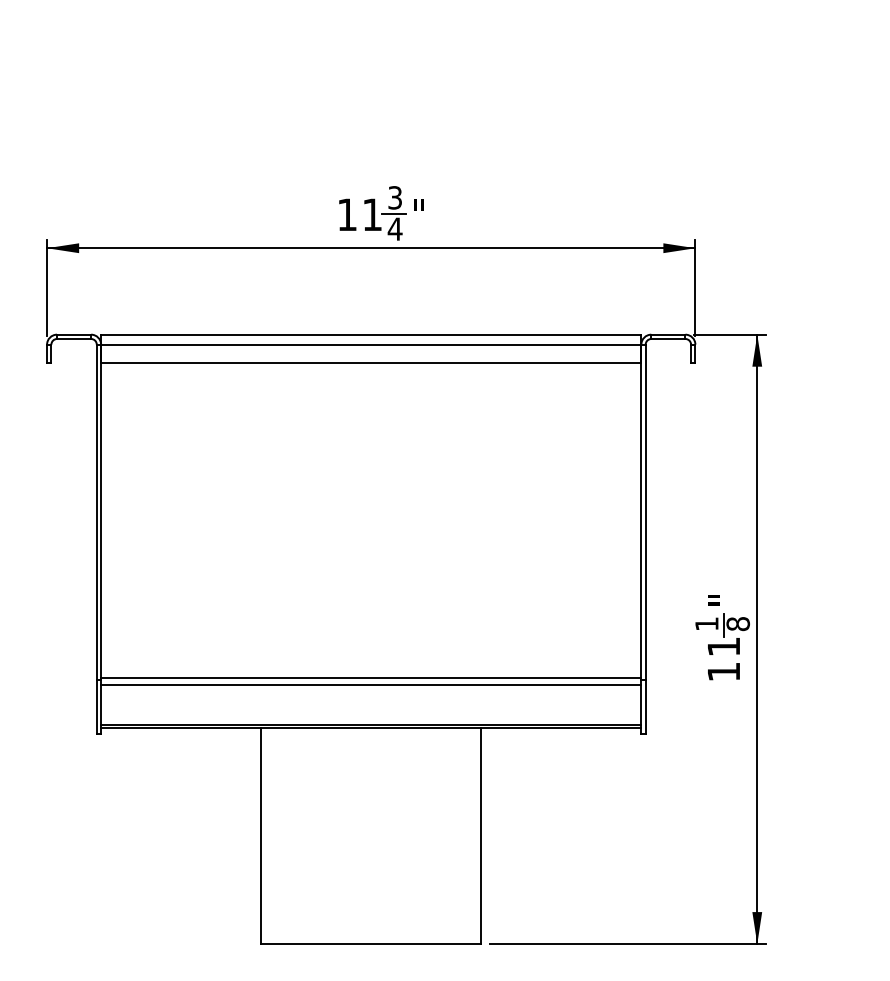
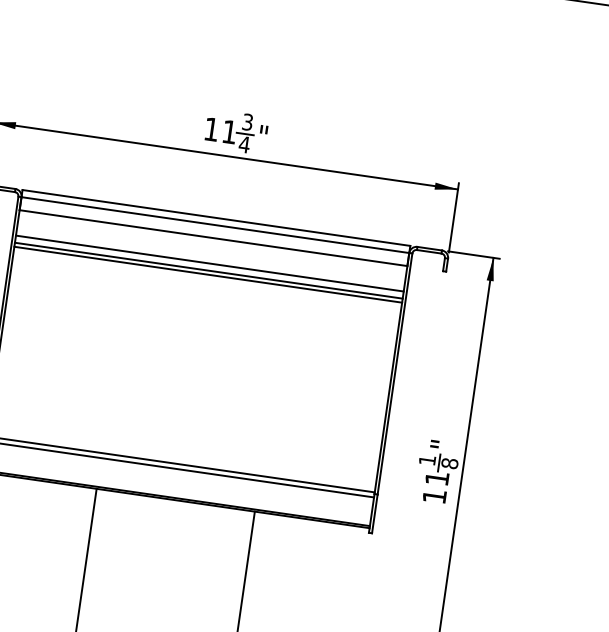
line: (371, 398) -> (210, 263), added
line: (371, 408) -> (208, 270), added
line: (371, 413) -> (208, 274), added

